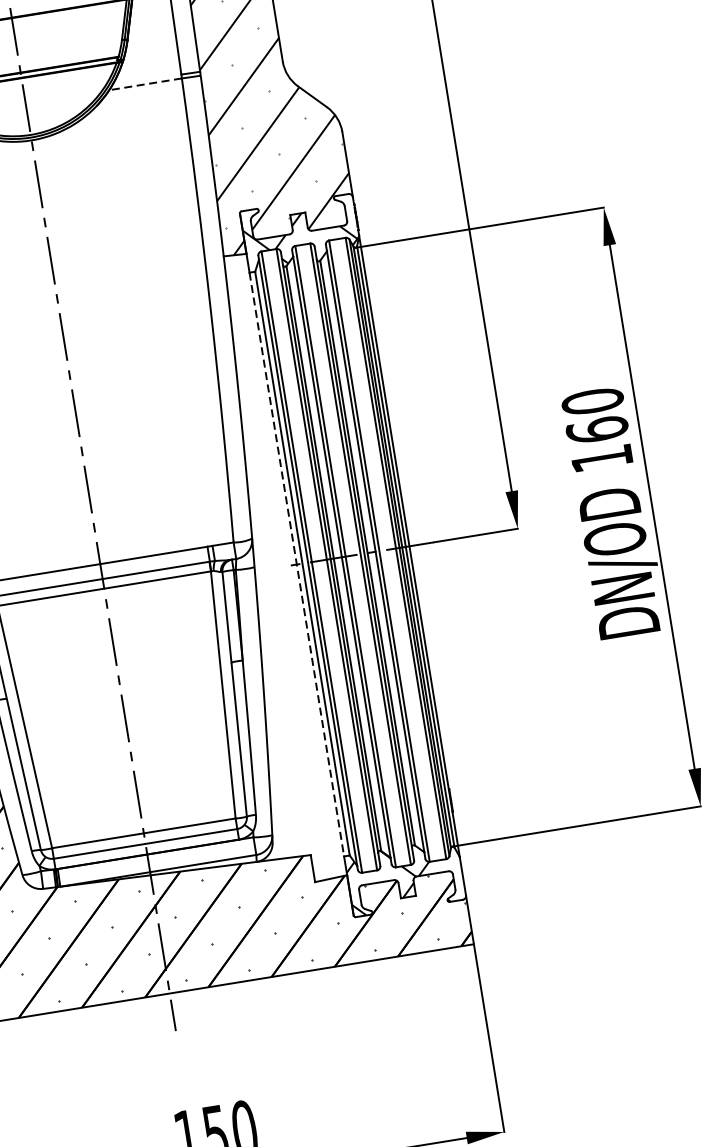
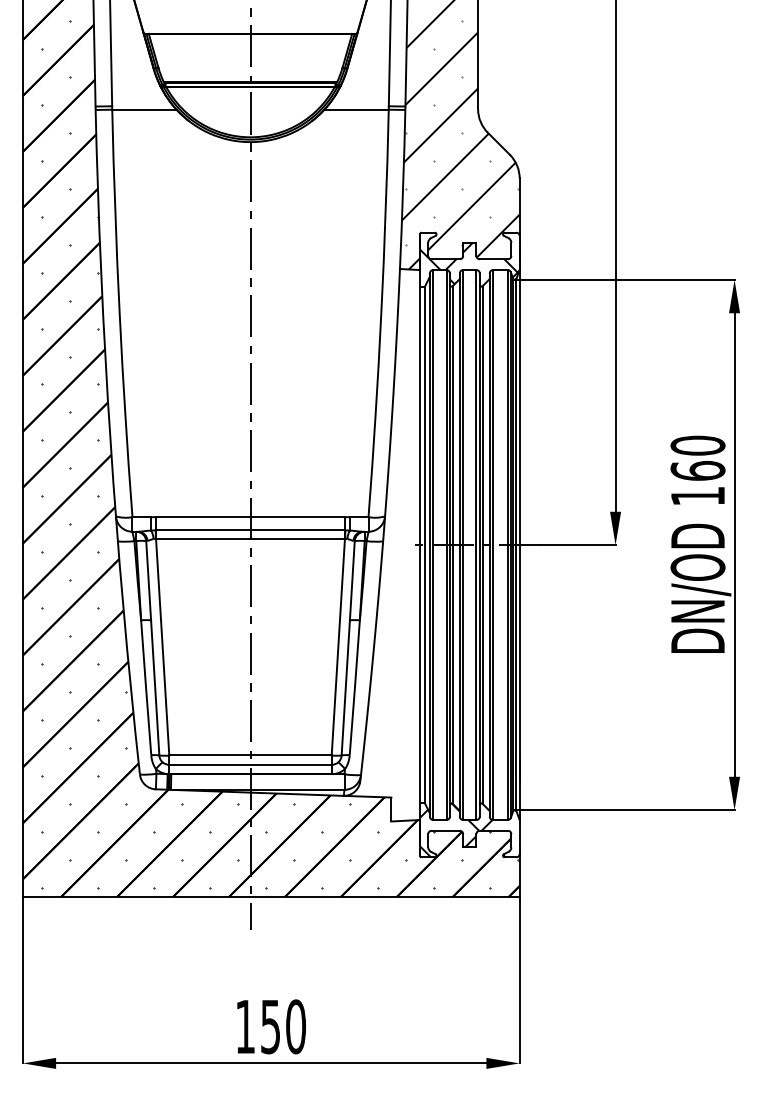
line: (145, 84) -> (356, 109), dashed -> solid
line: (296, 565) -> (419, 545), dashed -> solid

